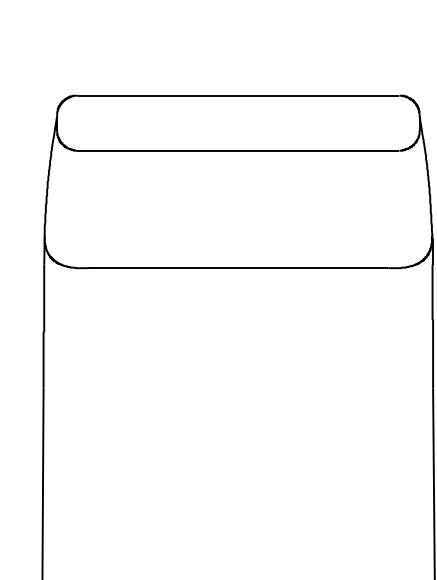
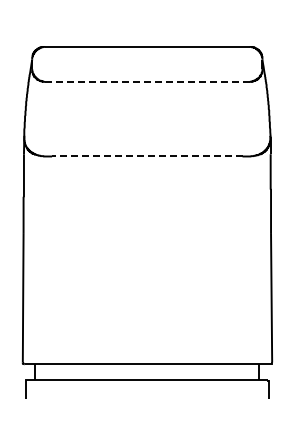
line: (237, 150) -> (146, 81), solid -> dashed
line: (237, 268) -> (146, 156), solid -> dashed

